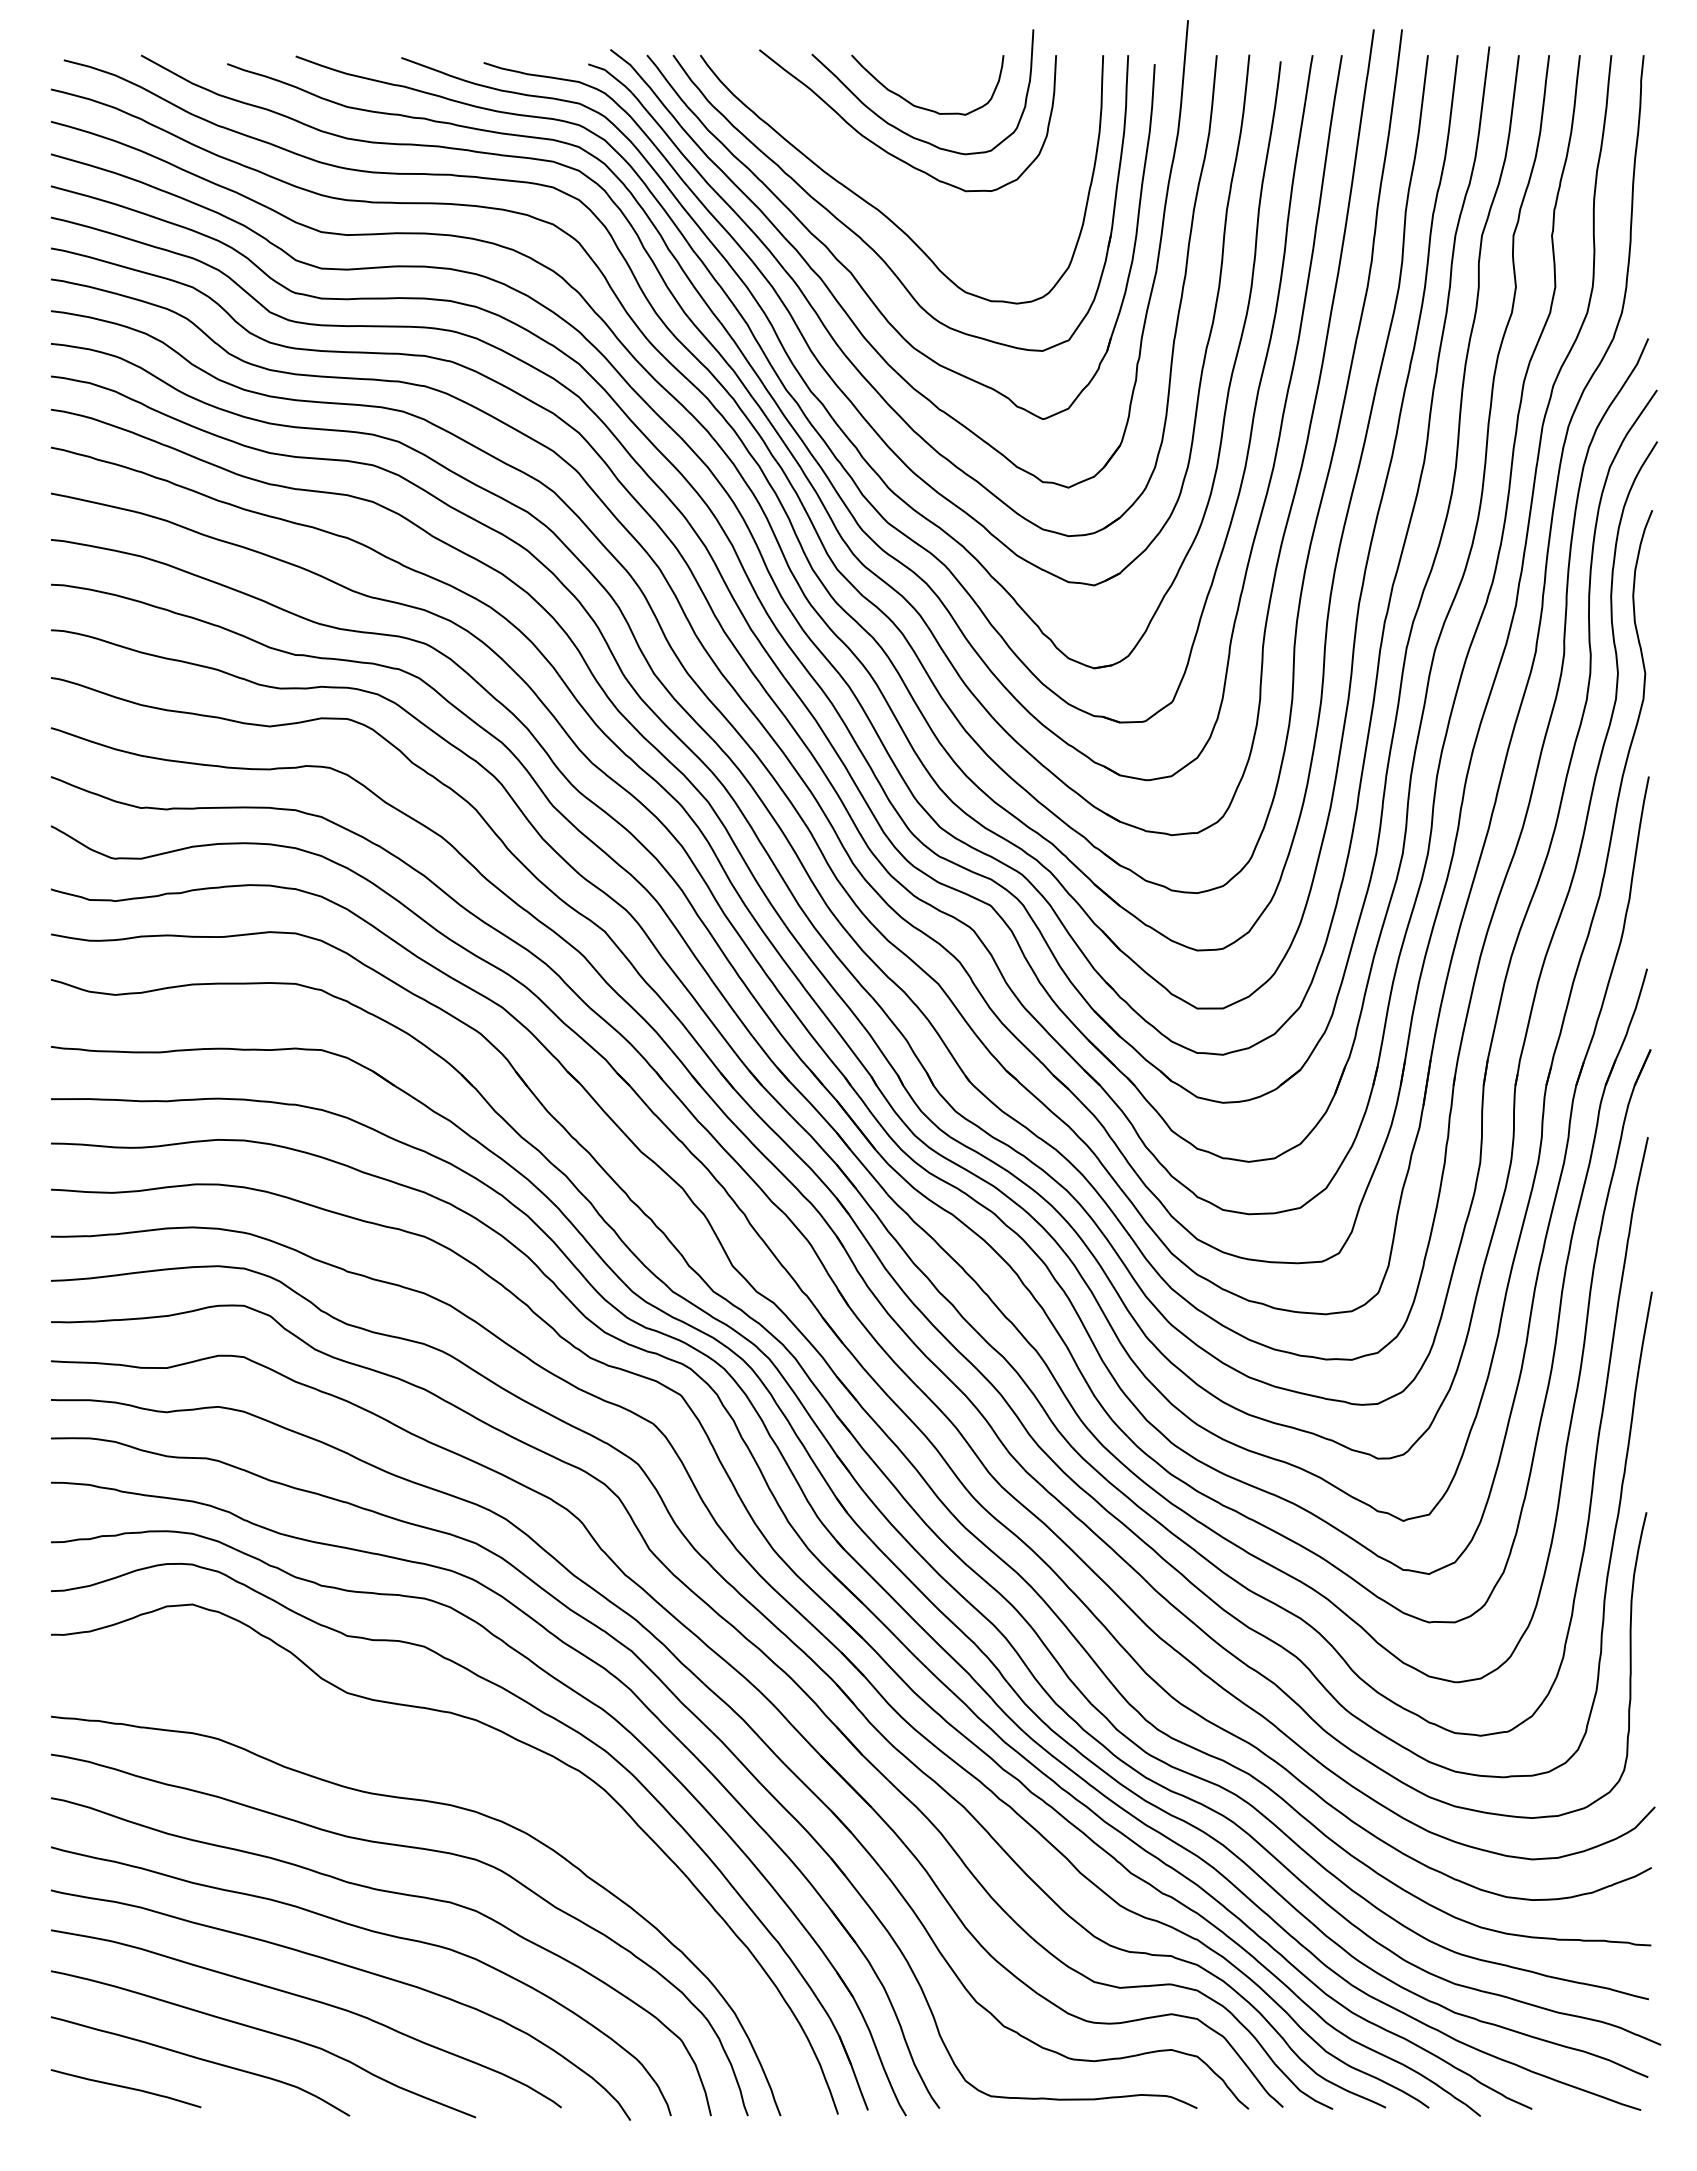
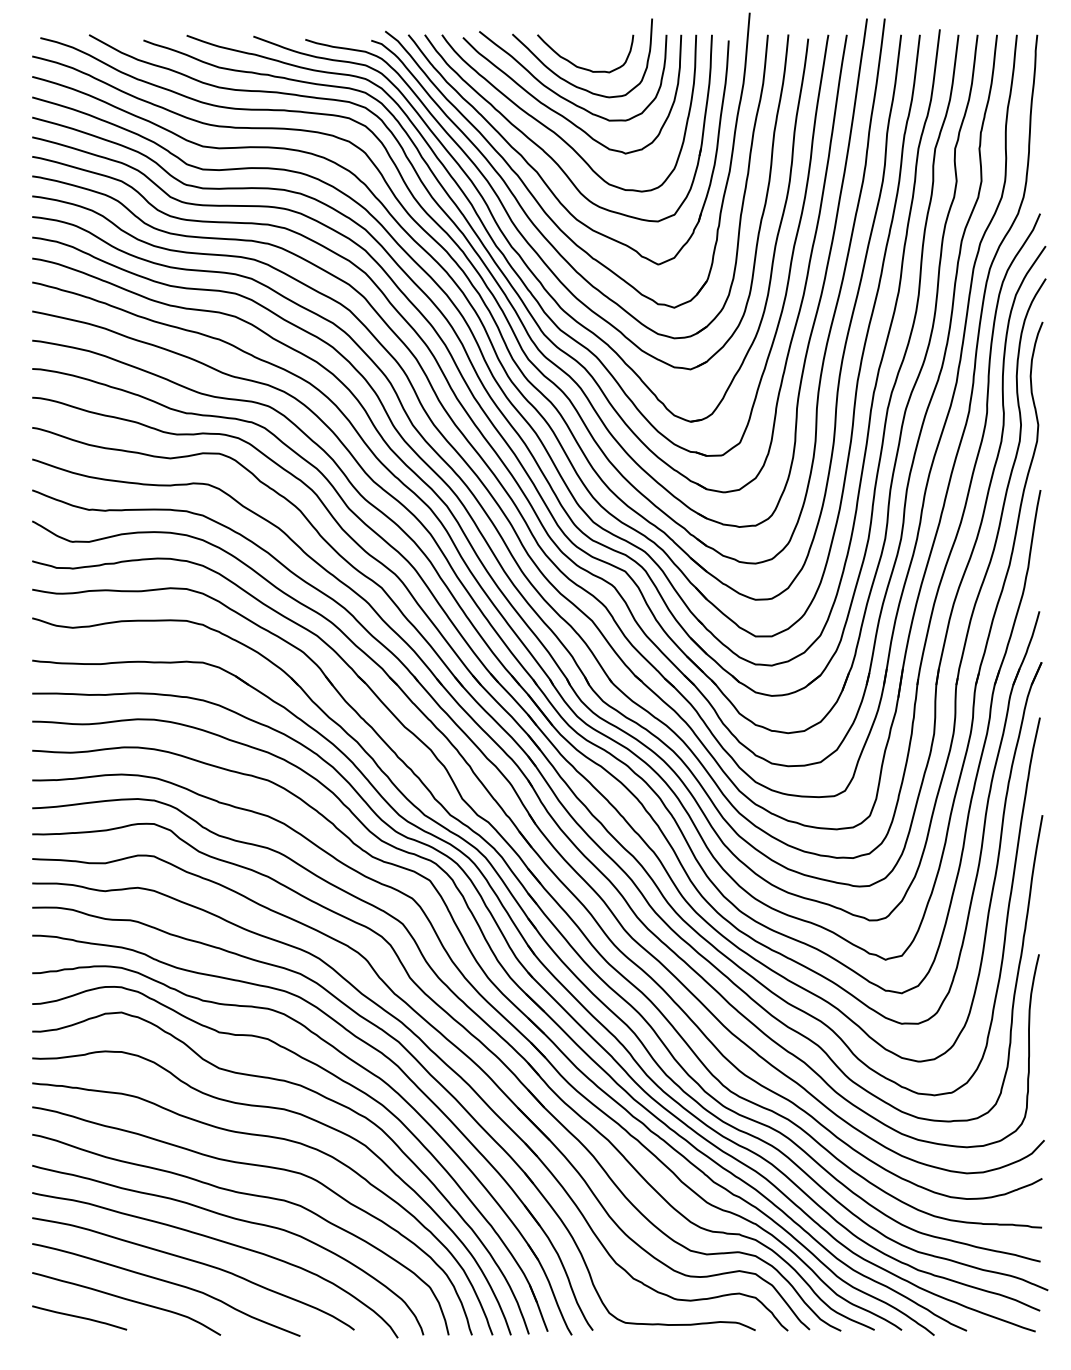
curve: (888, 179) -> (560, 113), added
curve: (465, 1764) -> (293, 1113), added

